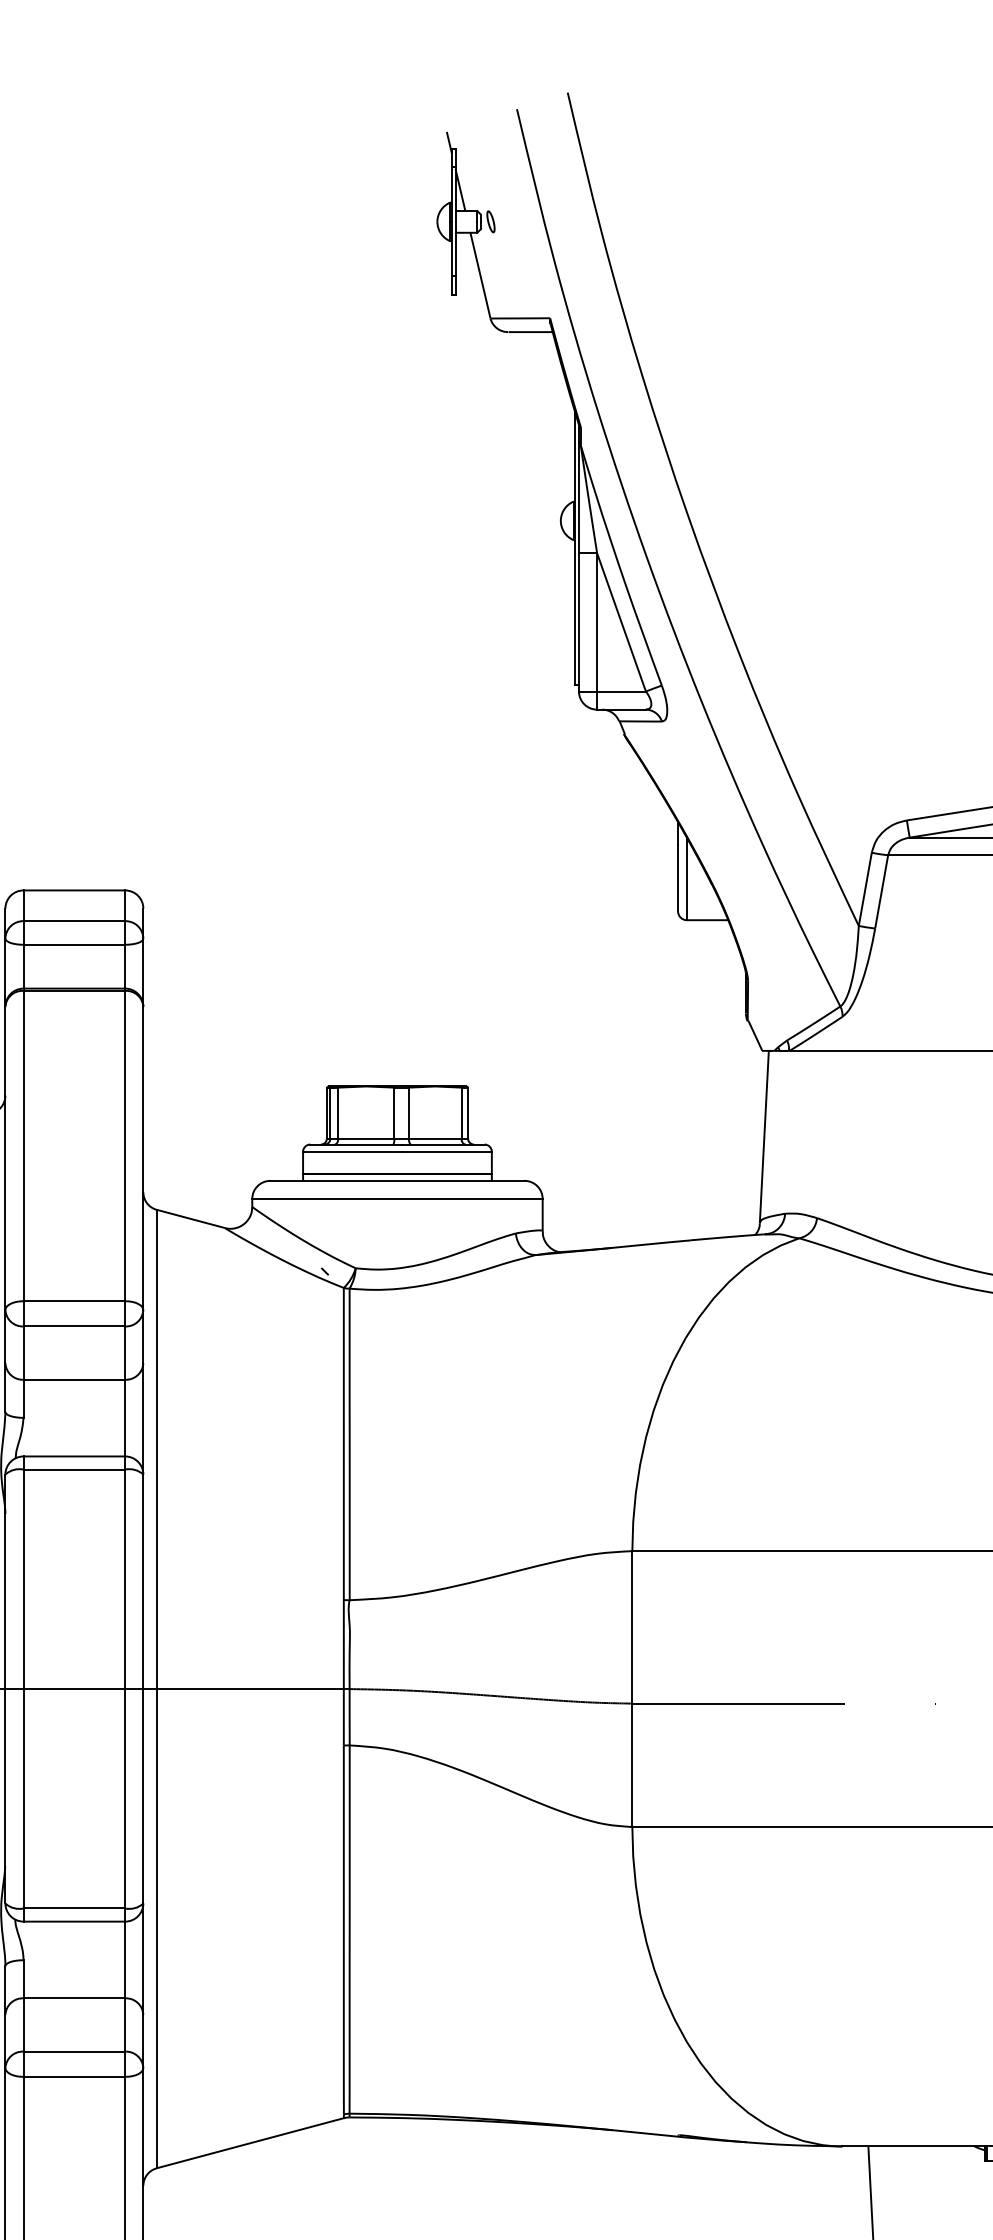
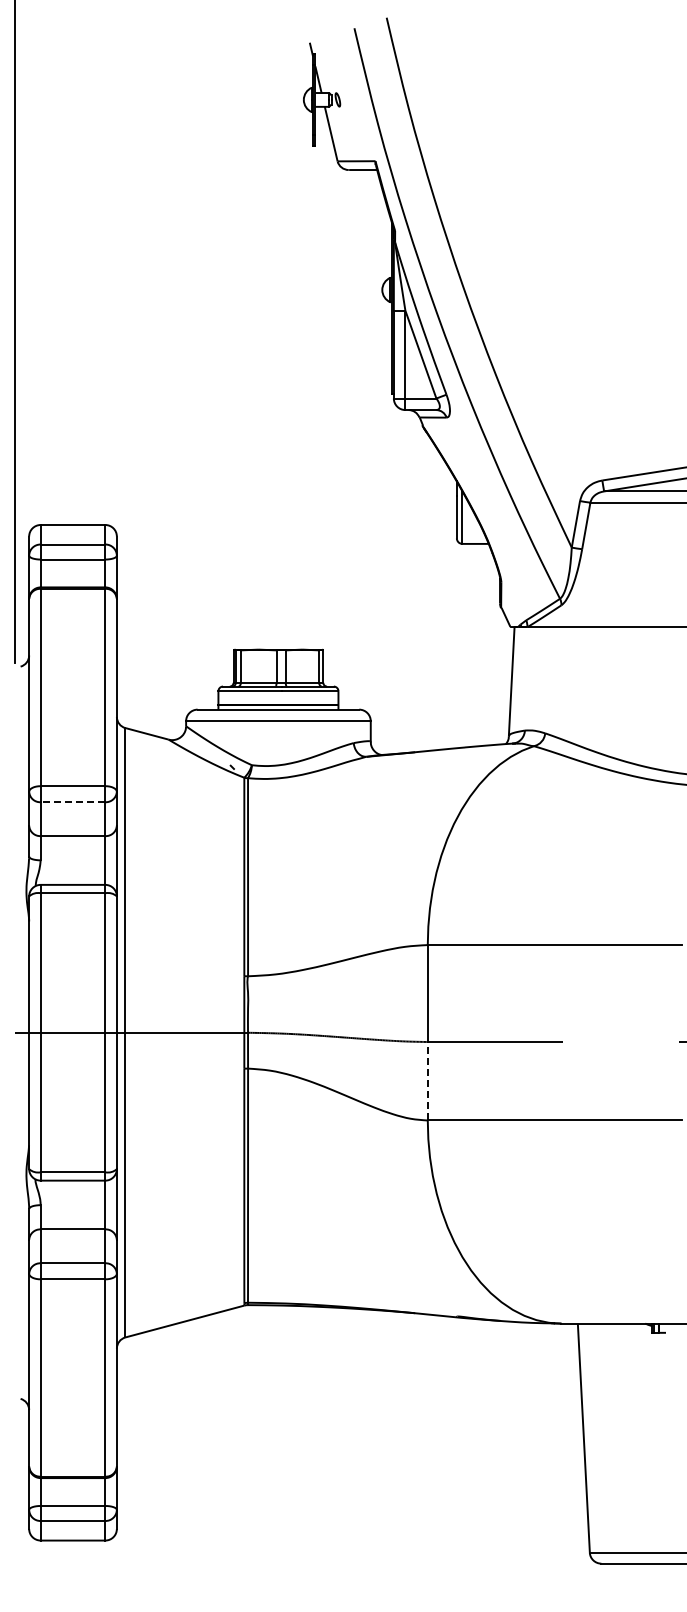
line: (73, 1326) -> (72, 802), solid -> dashed
line: (631, 1764) -> (427, 1080), solid -> dashed

